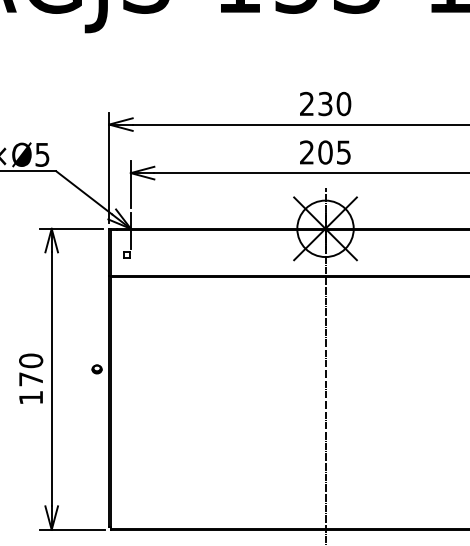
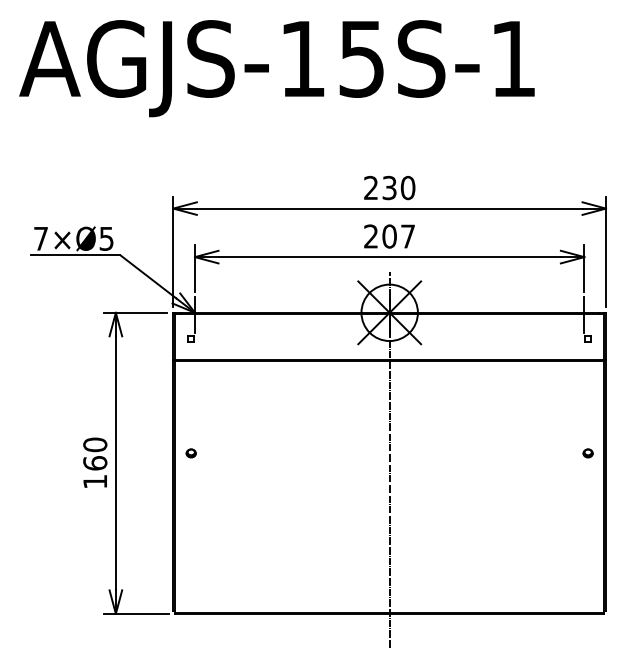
text: (343, 152) -> (407, 236), 205 -> 207
part: (96, 369) -> (190, 453), moved
text: (31, 379) -> (95, 463), 170 -> 160

